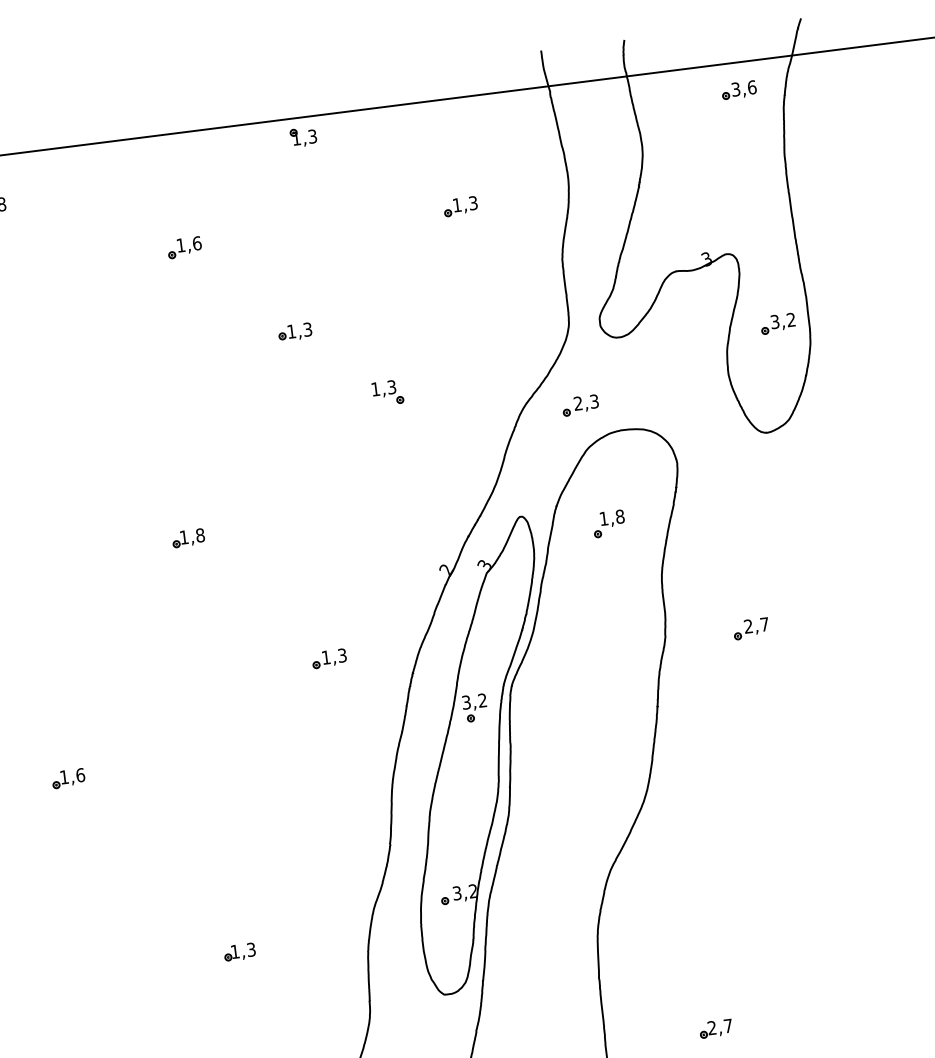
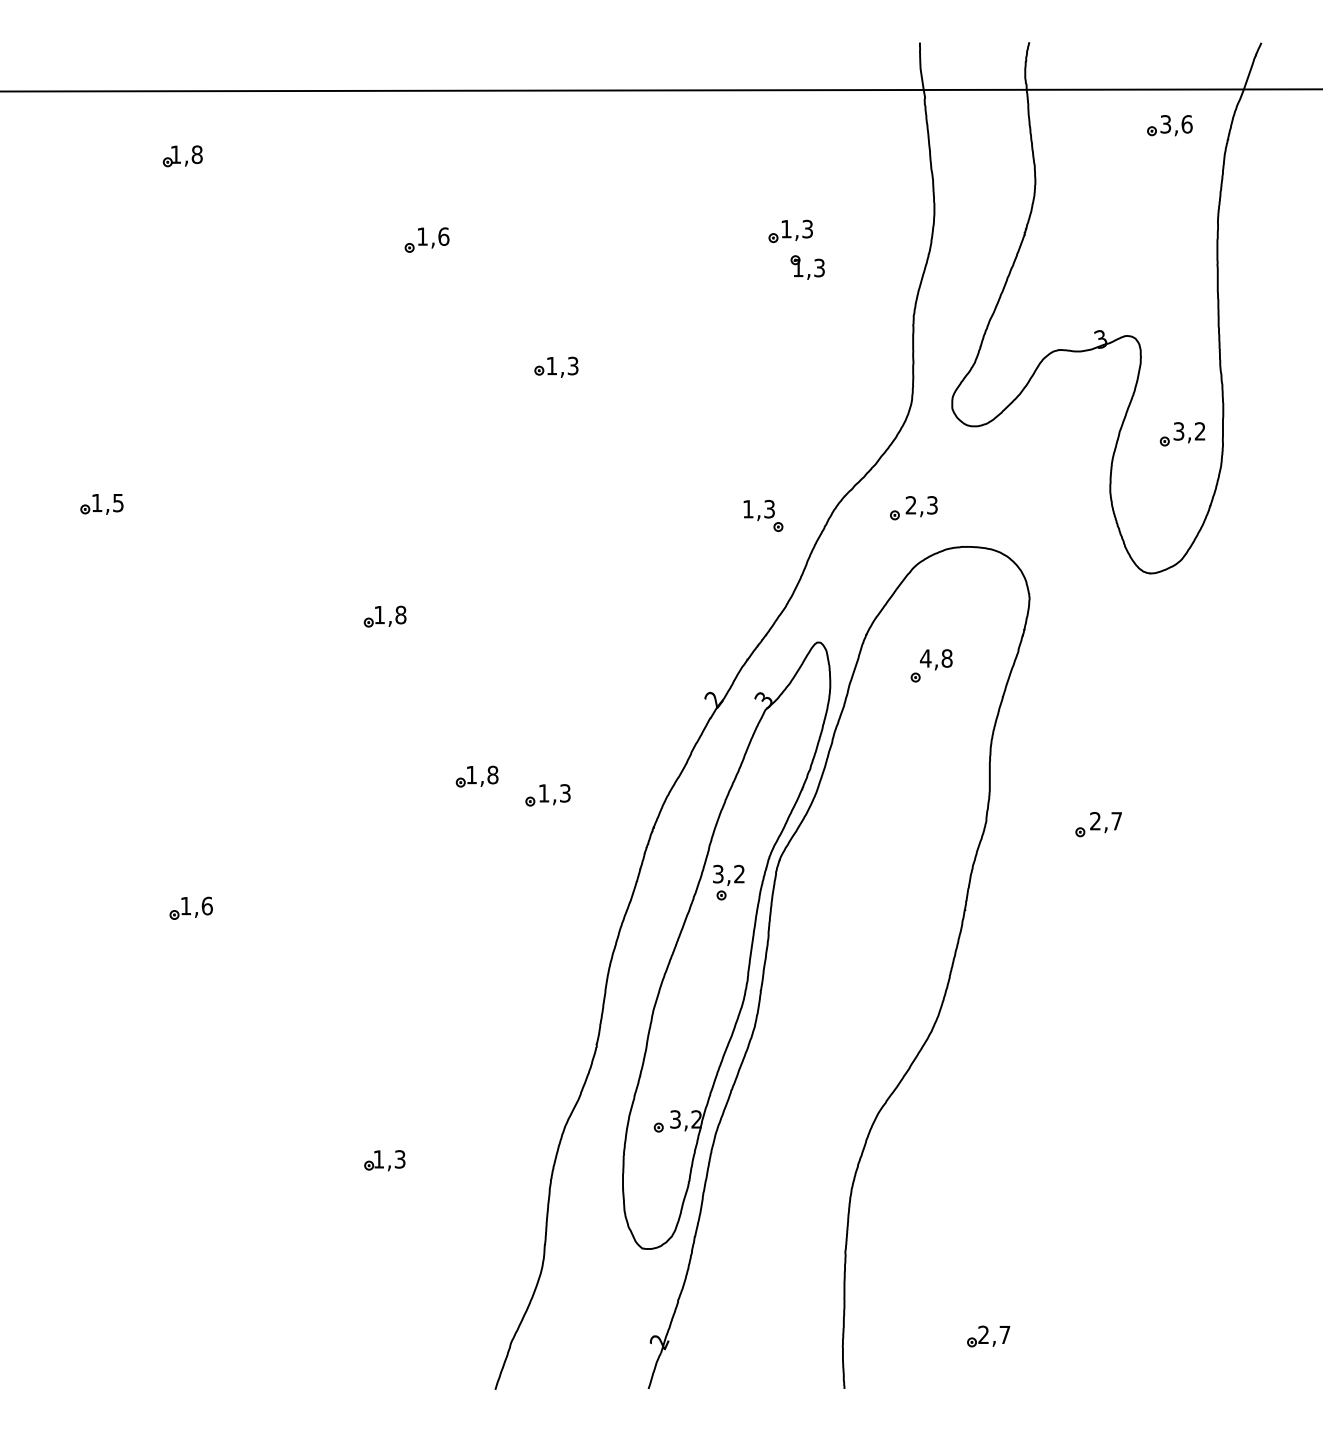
part: (304, 142) -> (808, 274), moved
part: (387, 392) -> (763, 515), moved
text: (603, 518) -> (925, 658), 1,8 -> 4,8
part: (273, 651) -> (476, 776), added

